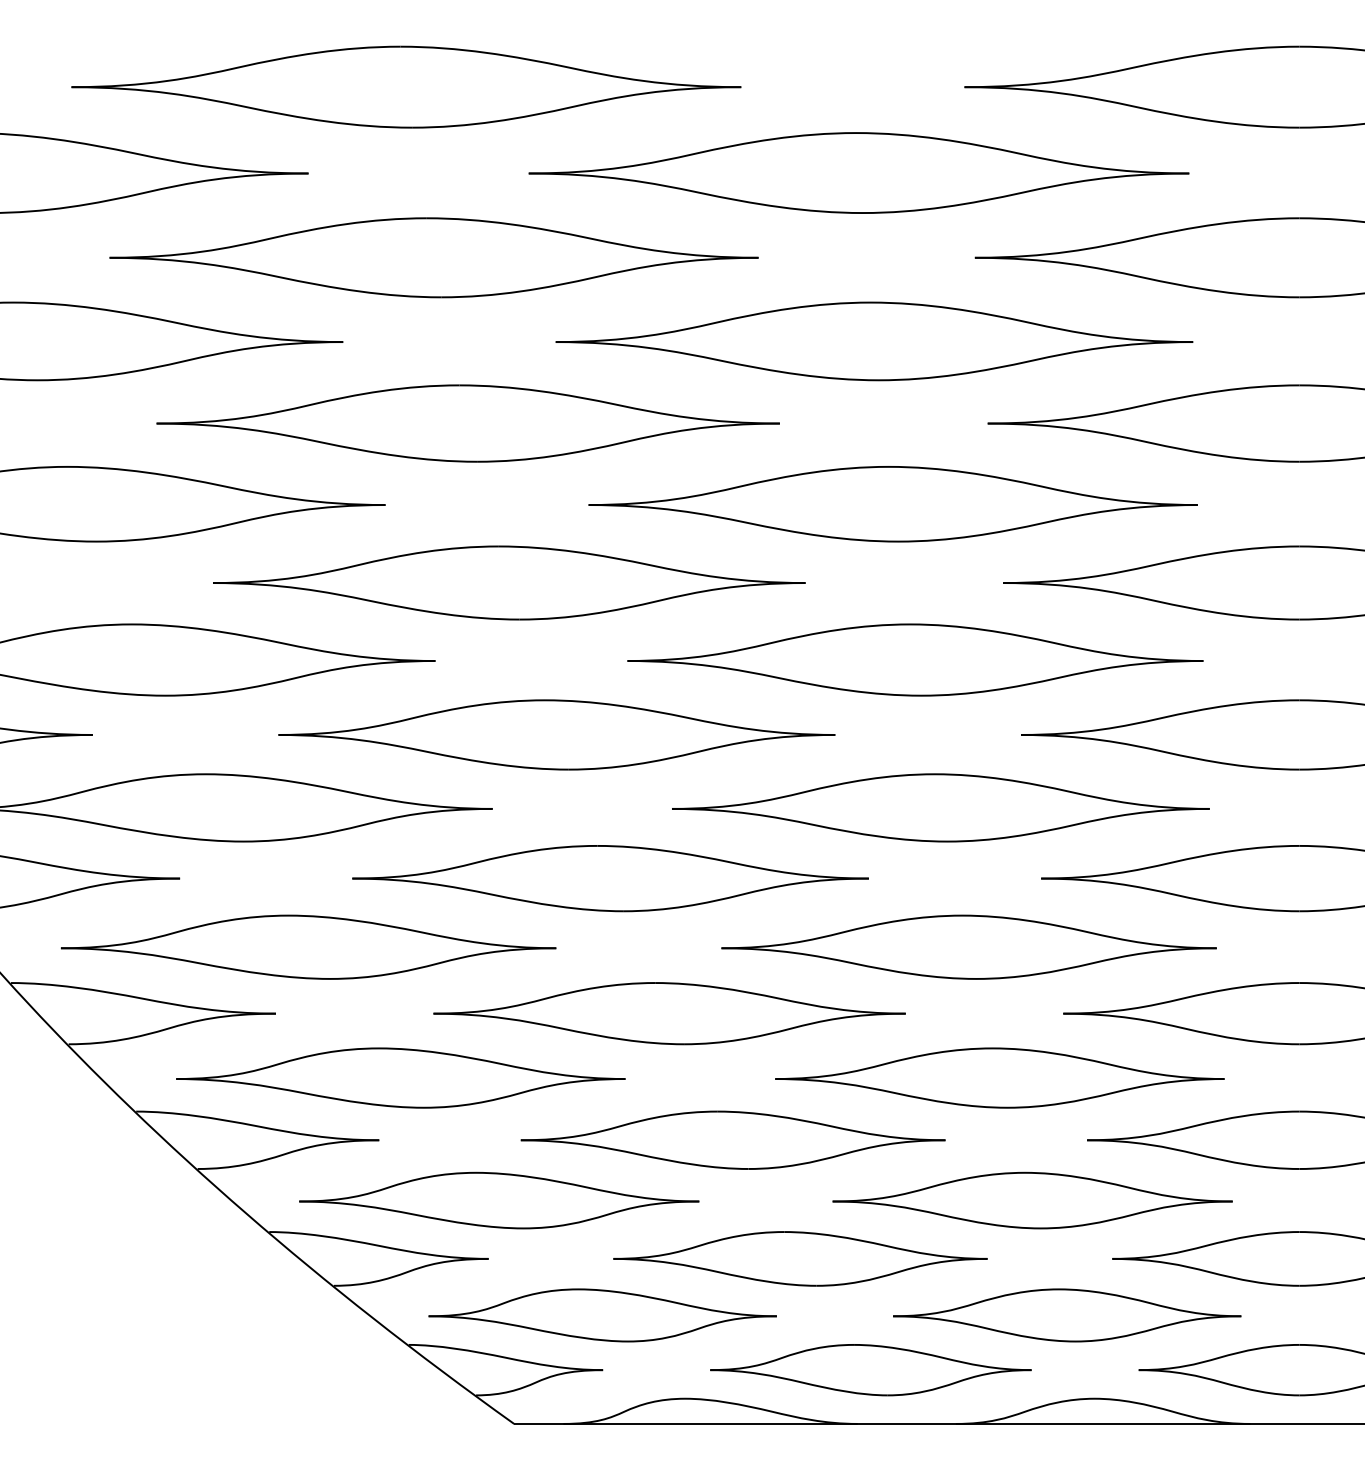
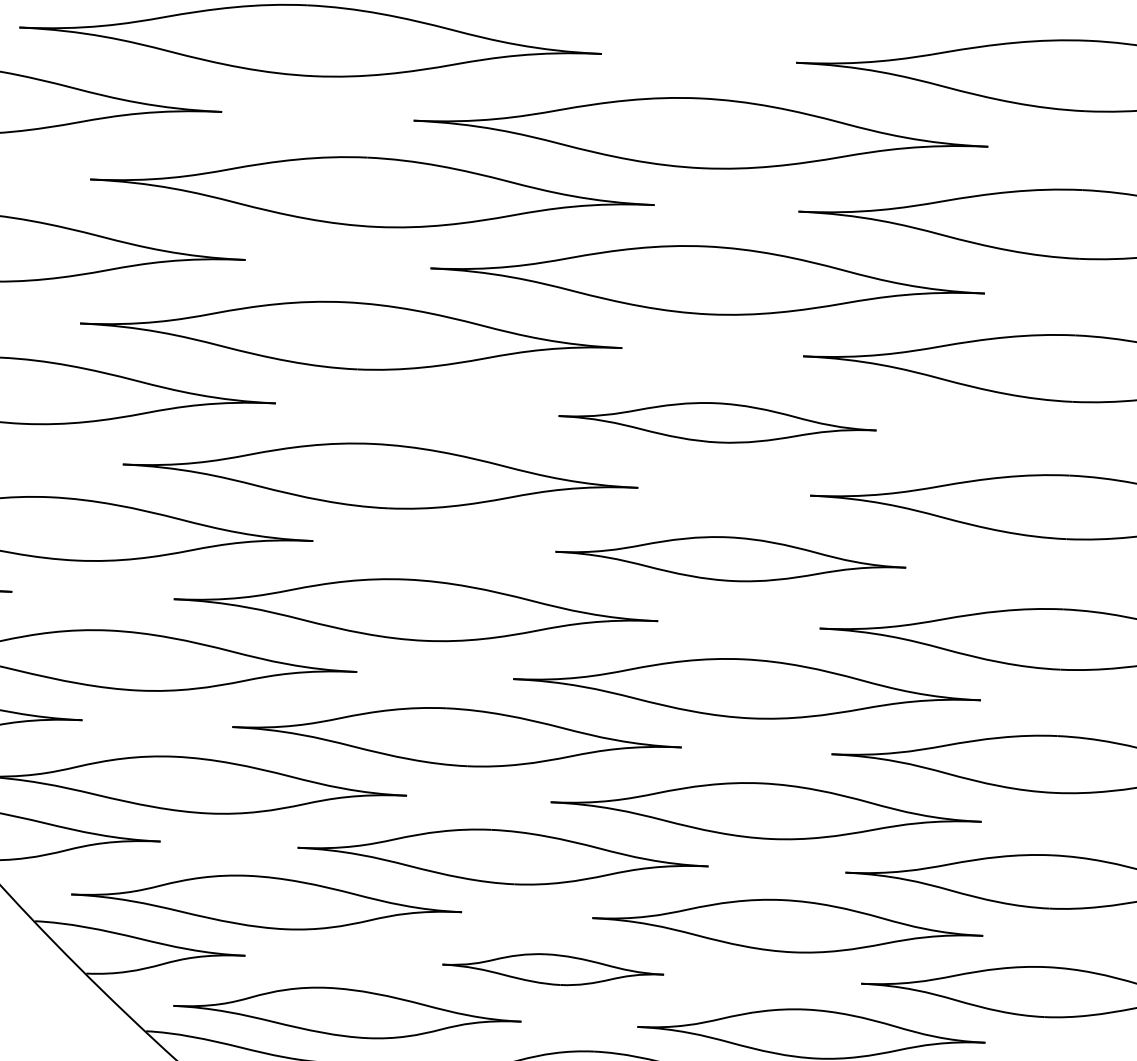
part: (433, 257) -> (371, 191), moved
part: (892, 504) -> (717, 422), size x0.6
part: (915, 659) -> (730, 558), size x0.7
part: (732, 1139) -> (552, 969), size x0.6

